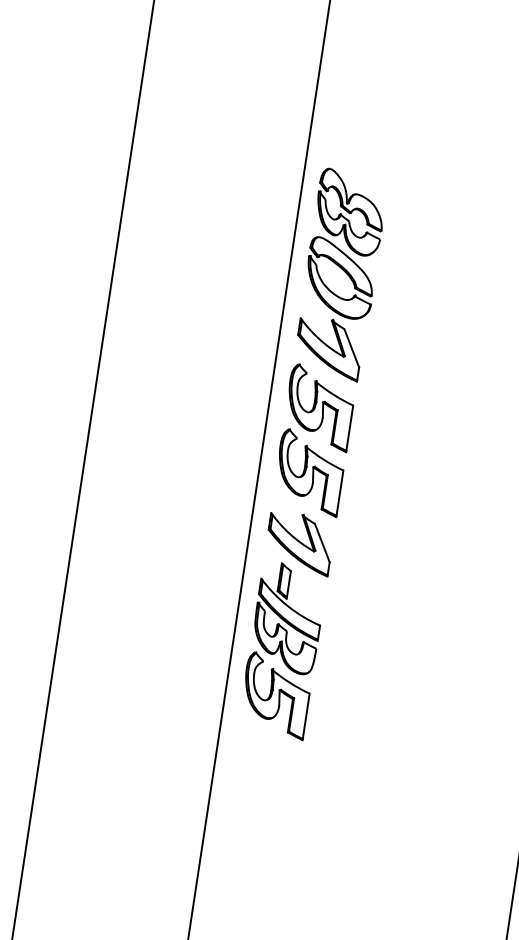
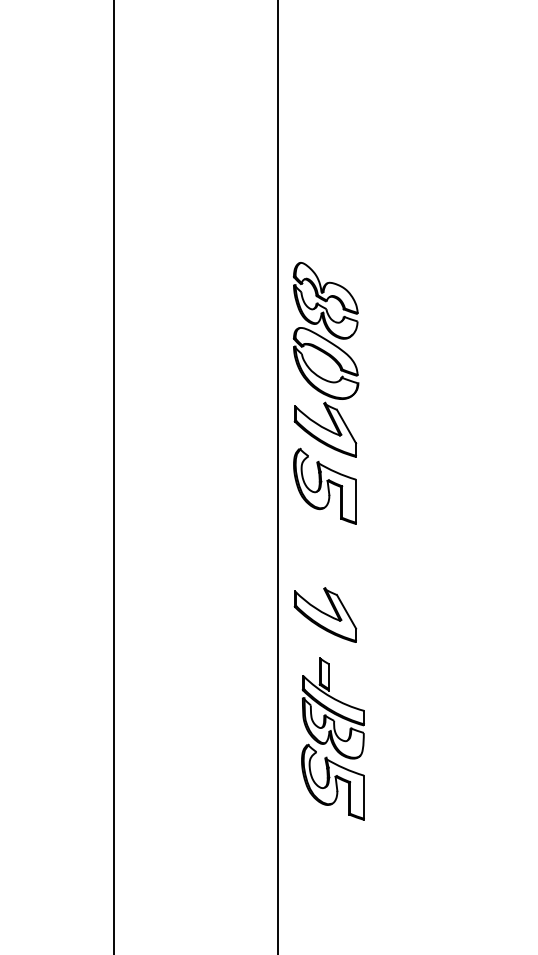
part: (309, 471) -> (324, 547), removed
part: (282, 649) -> (332, 738), moved

